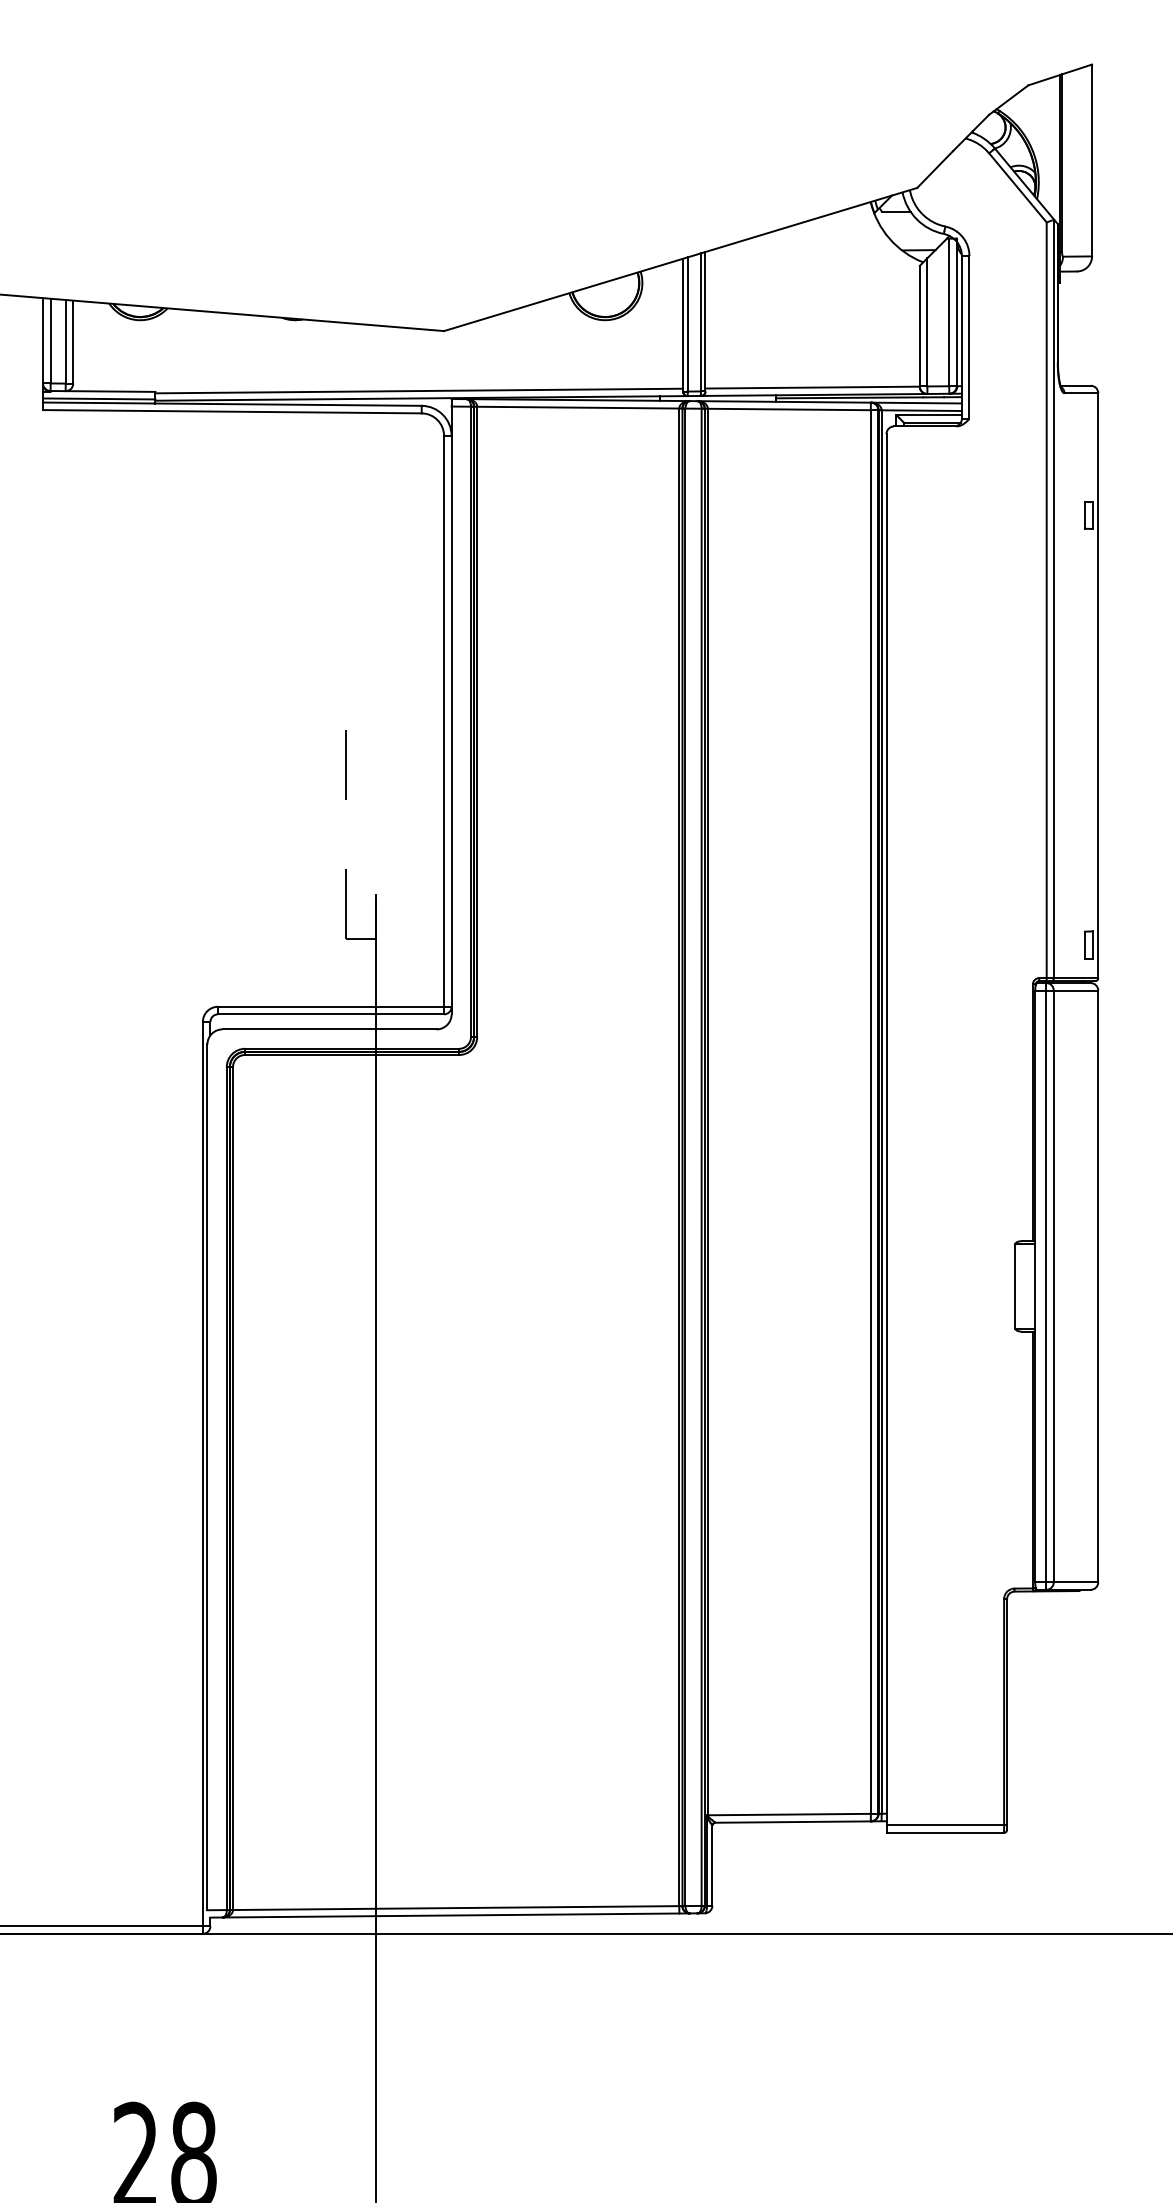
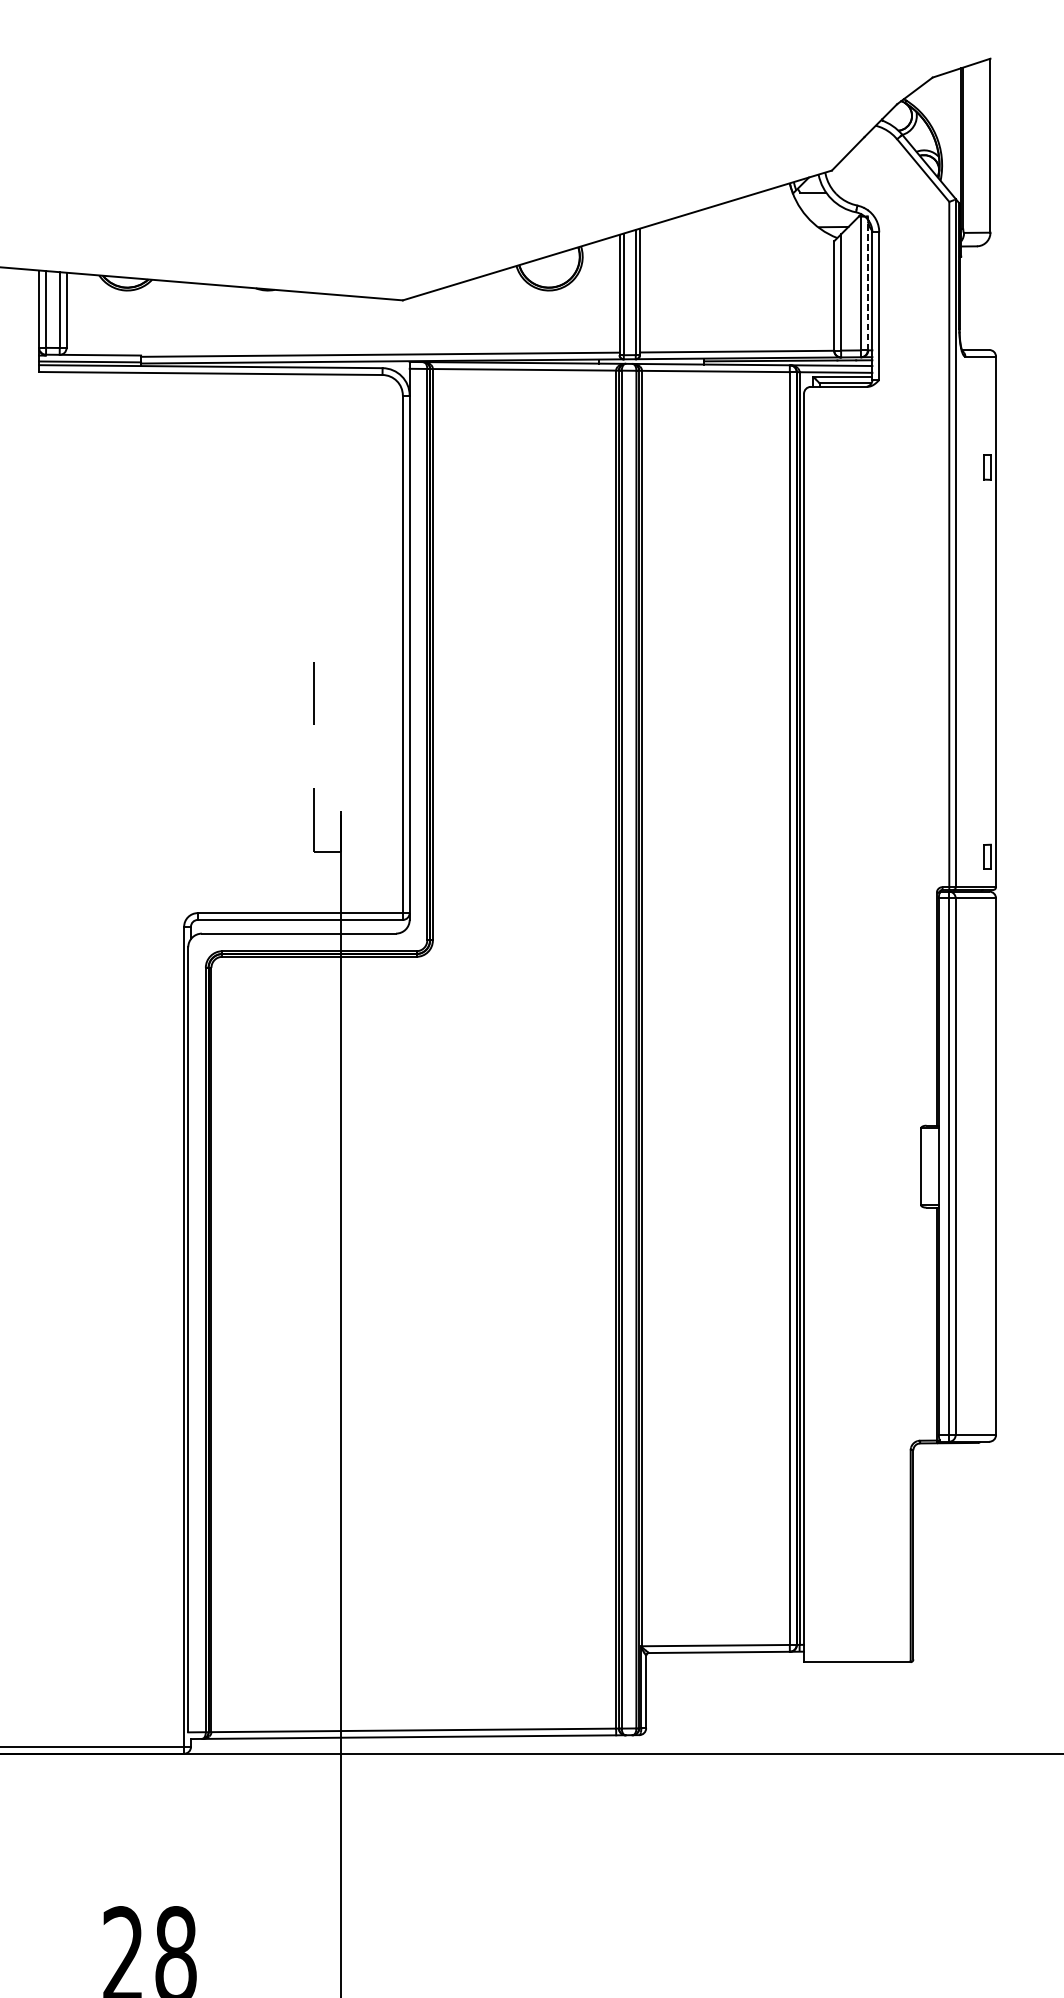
line: (956, 312) -> (867, 283), solid -> dashed
line: (946, 1825) -> (858, 1655), removed

